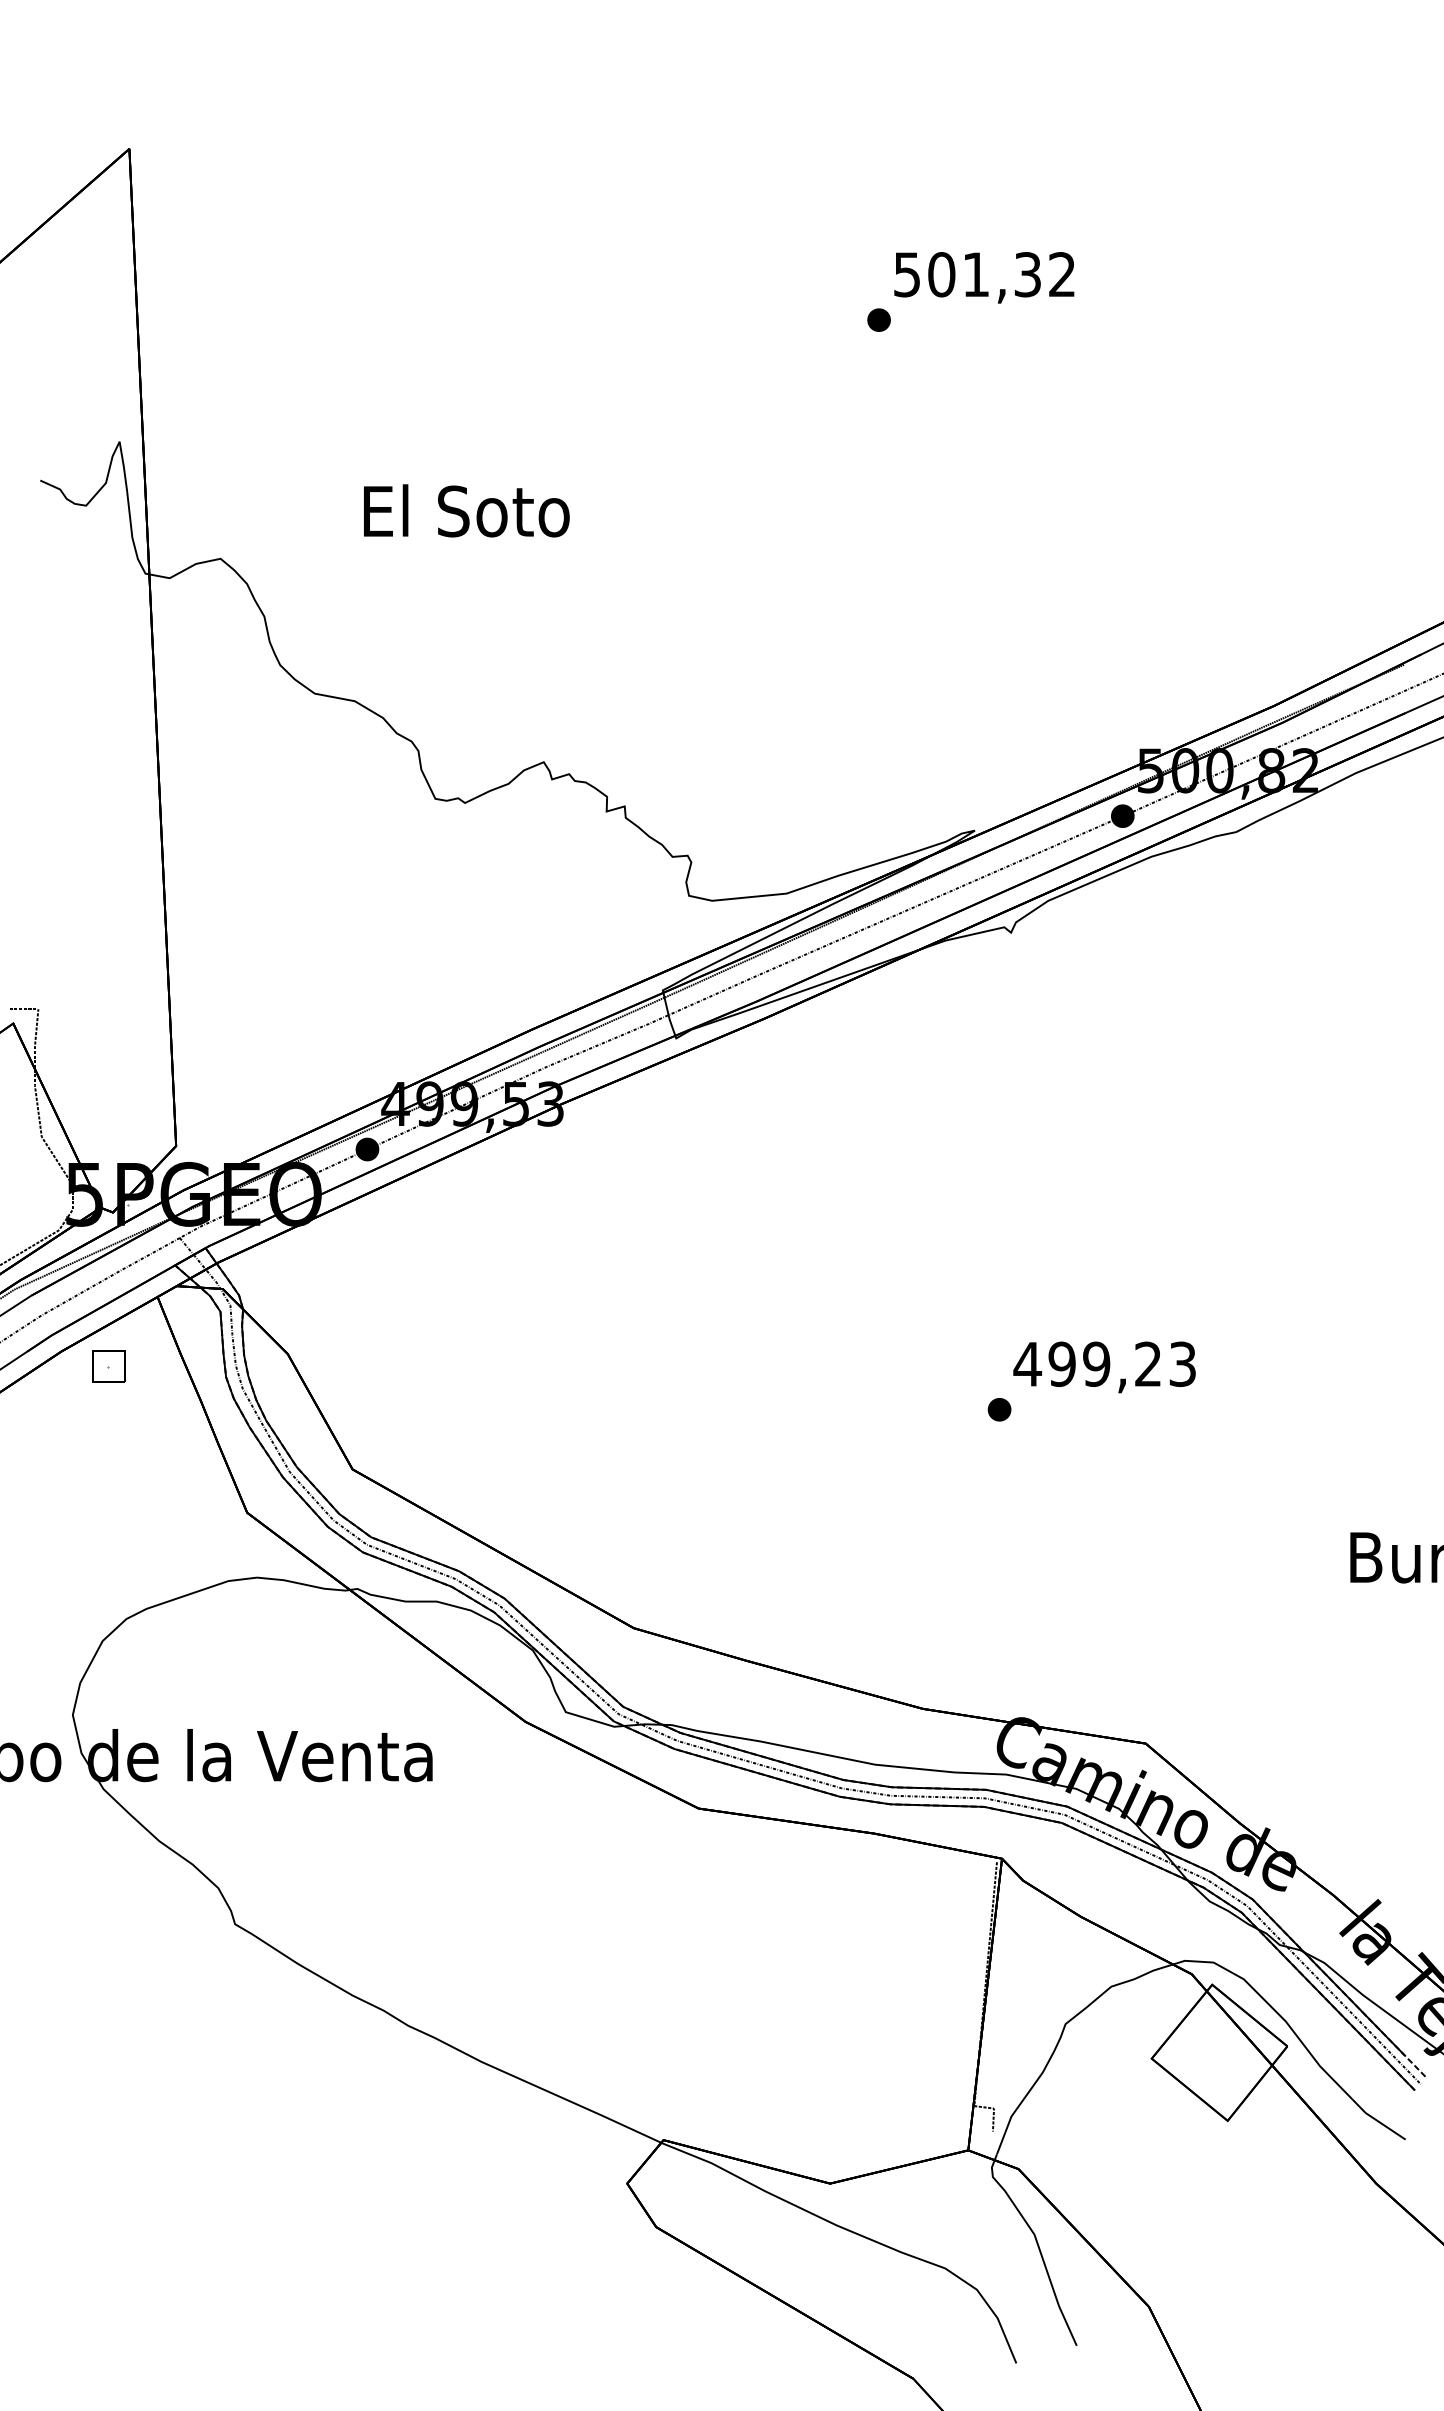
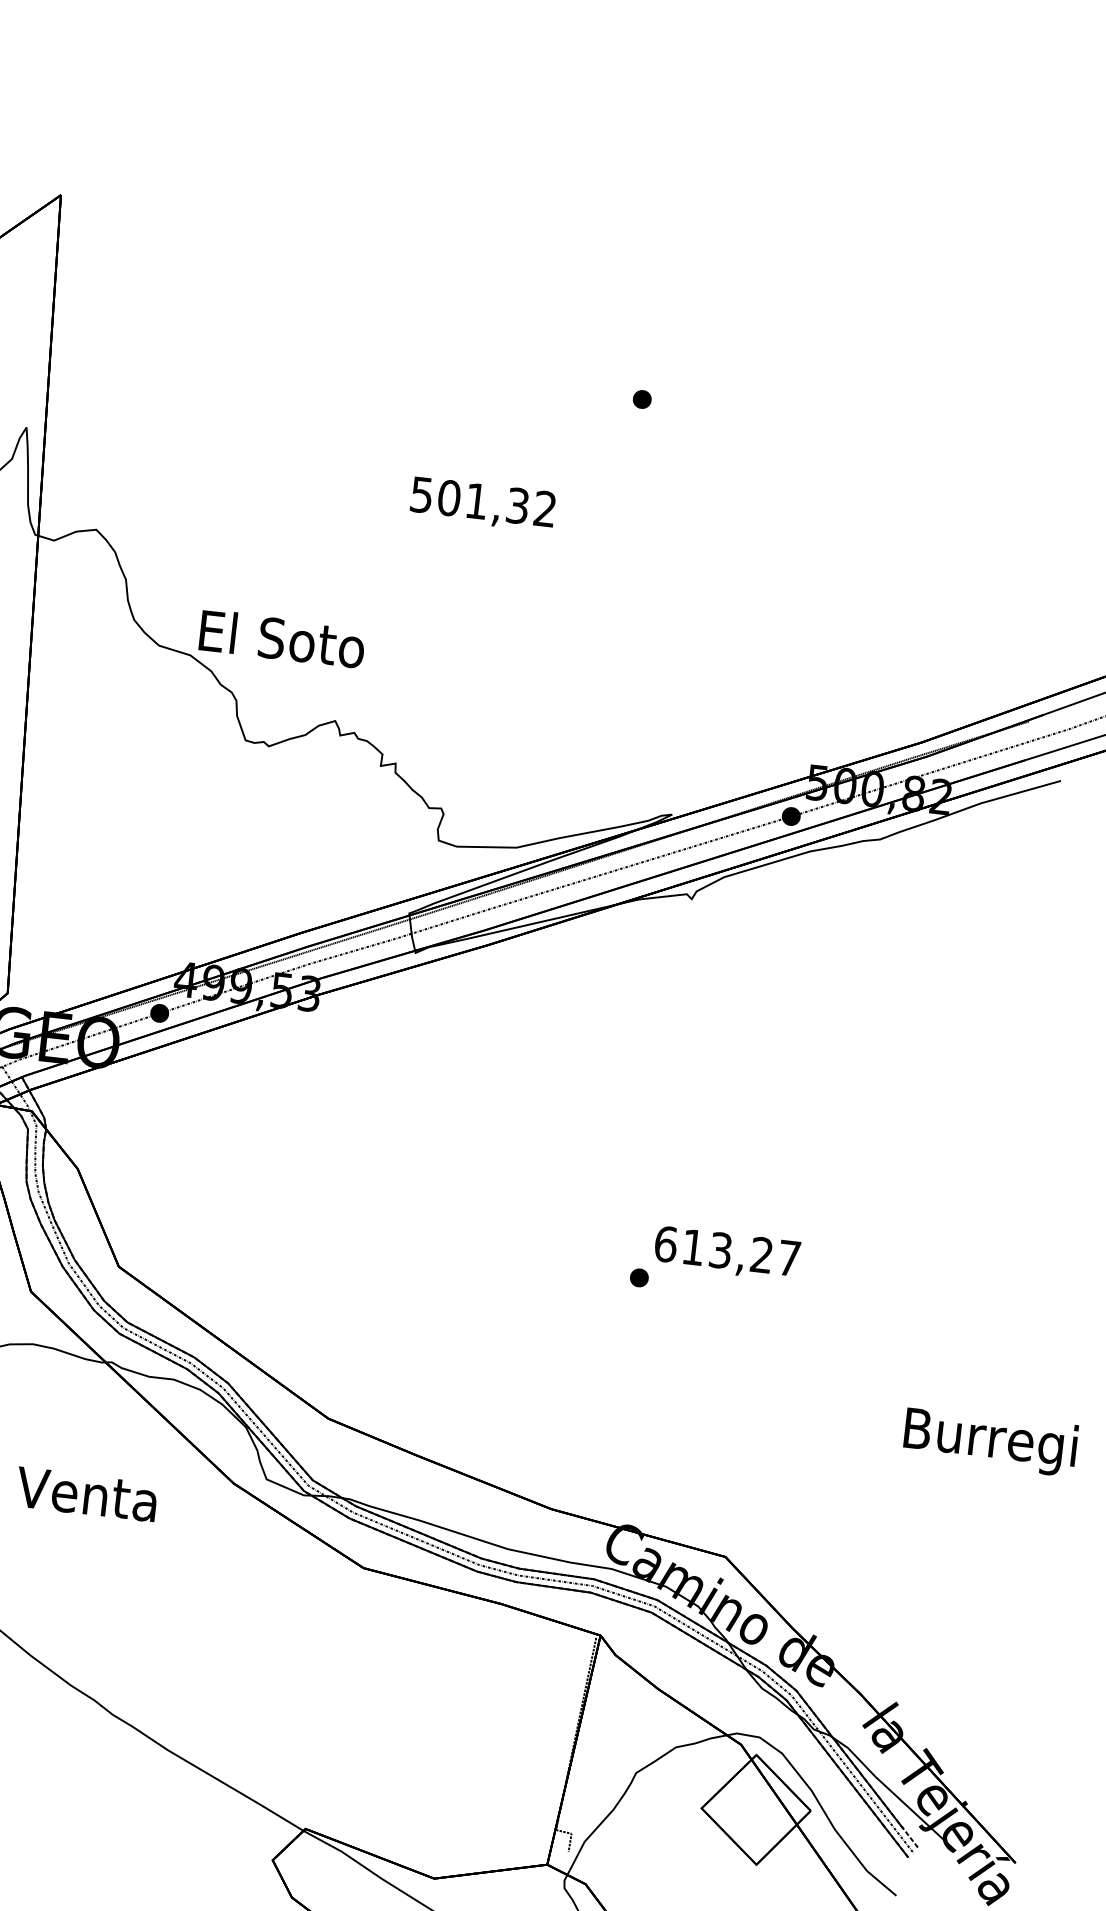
text: (984, 277) -> (483, 504), moved
text: (466, 510) -> (282, 638), moved
text: (1104, 1364) -> (727, 1251), 499,23 -> 613,27

